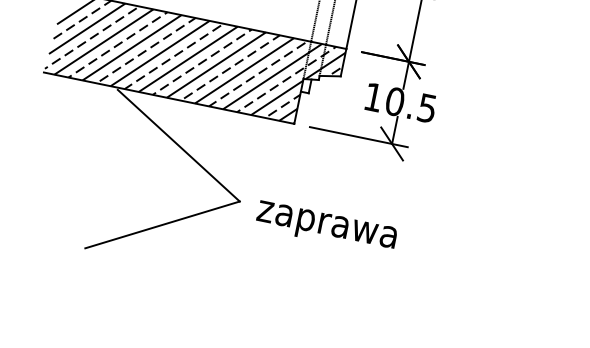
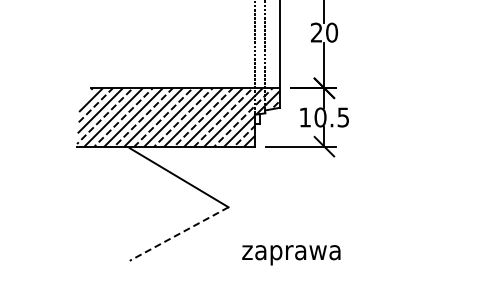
line: (161, 225) -> (178, 234), solid -> dashed
text: (326, 228) -> (291, 255), moved

